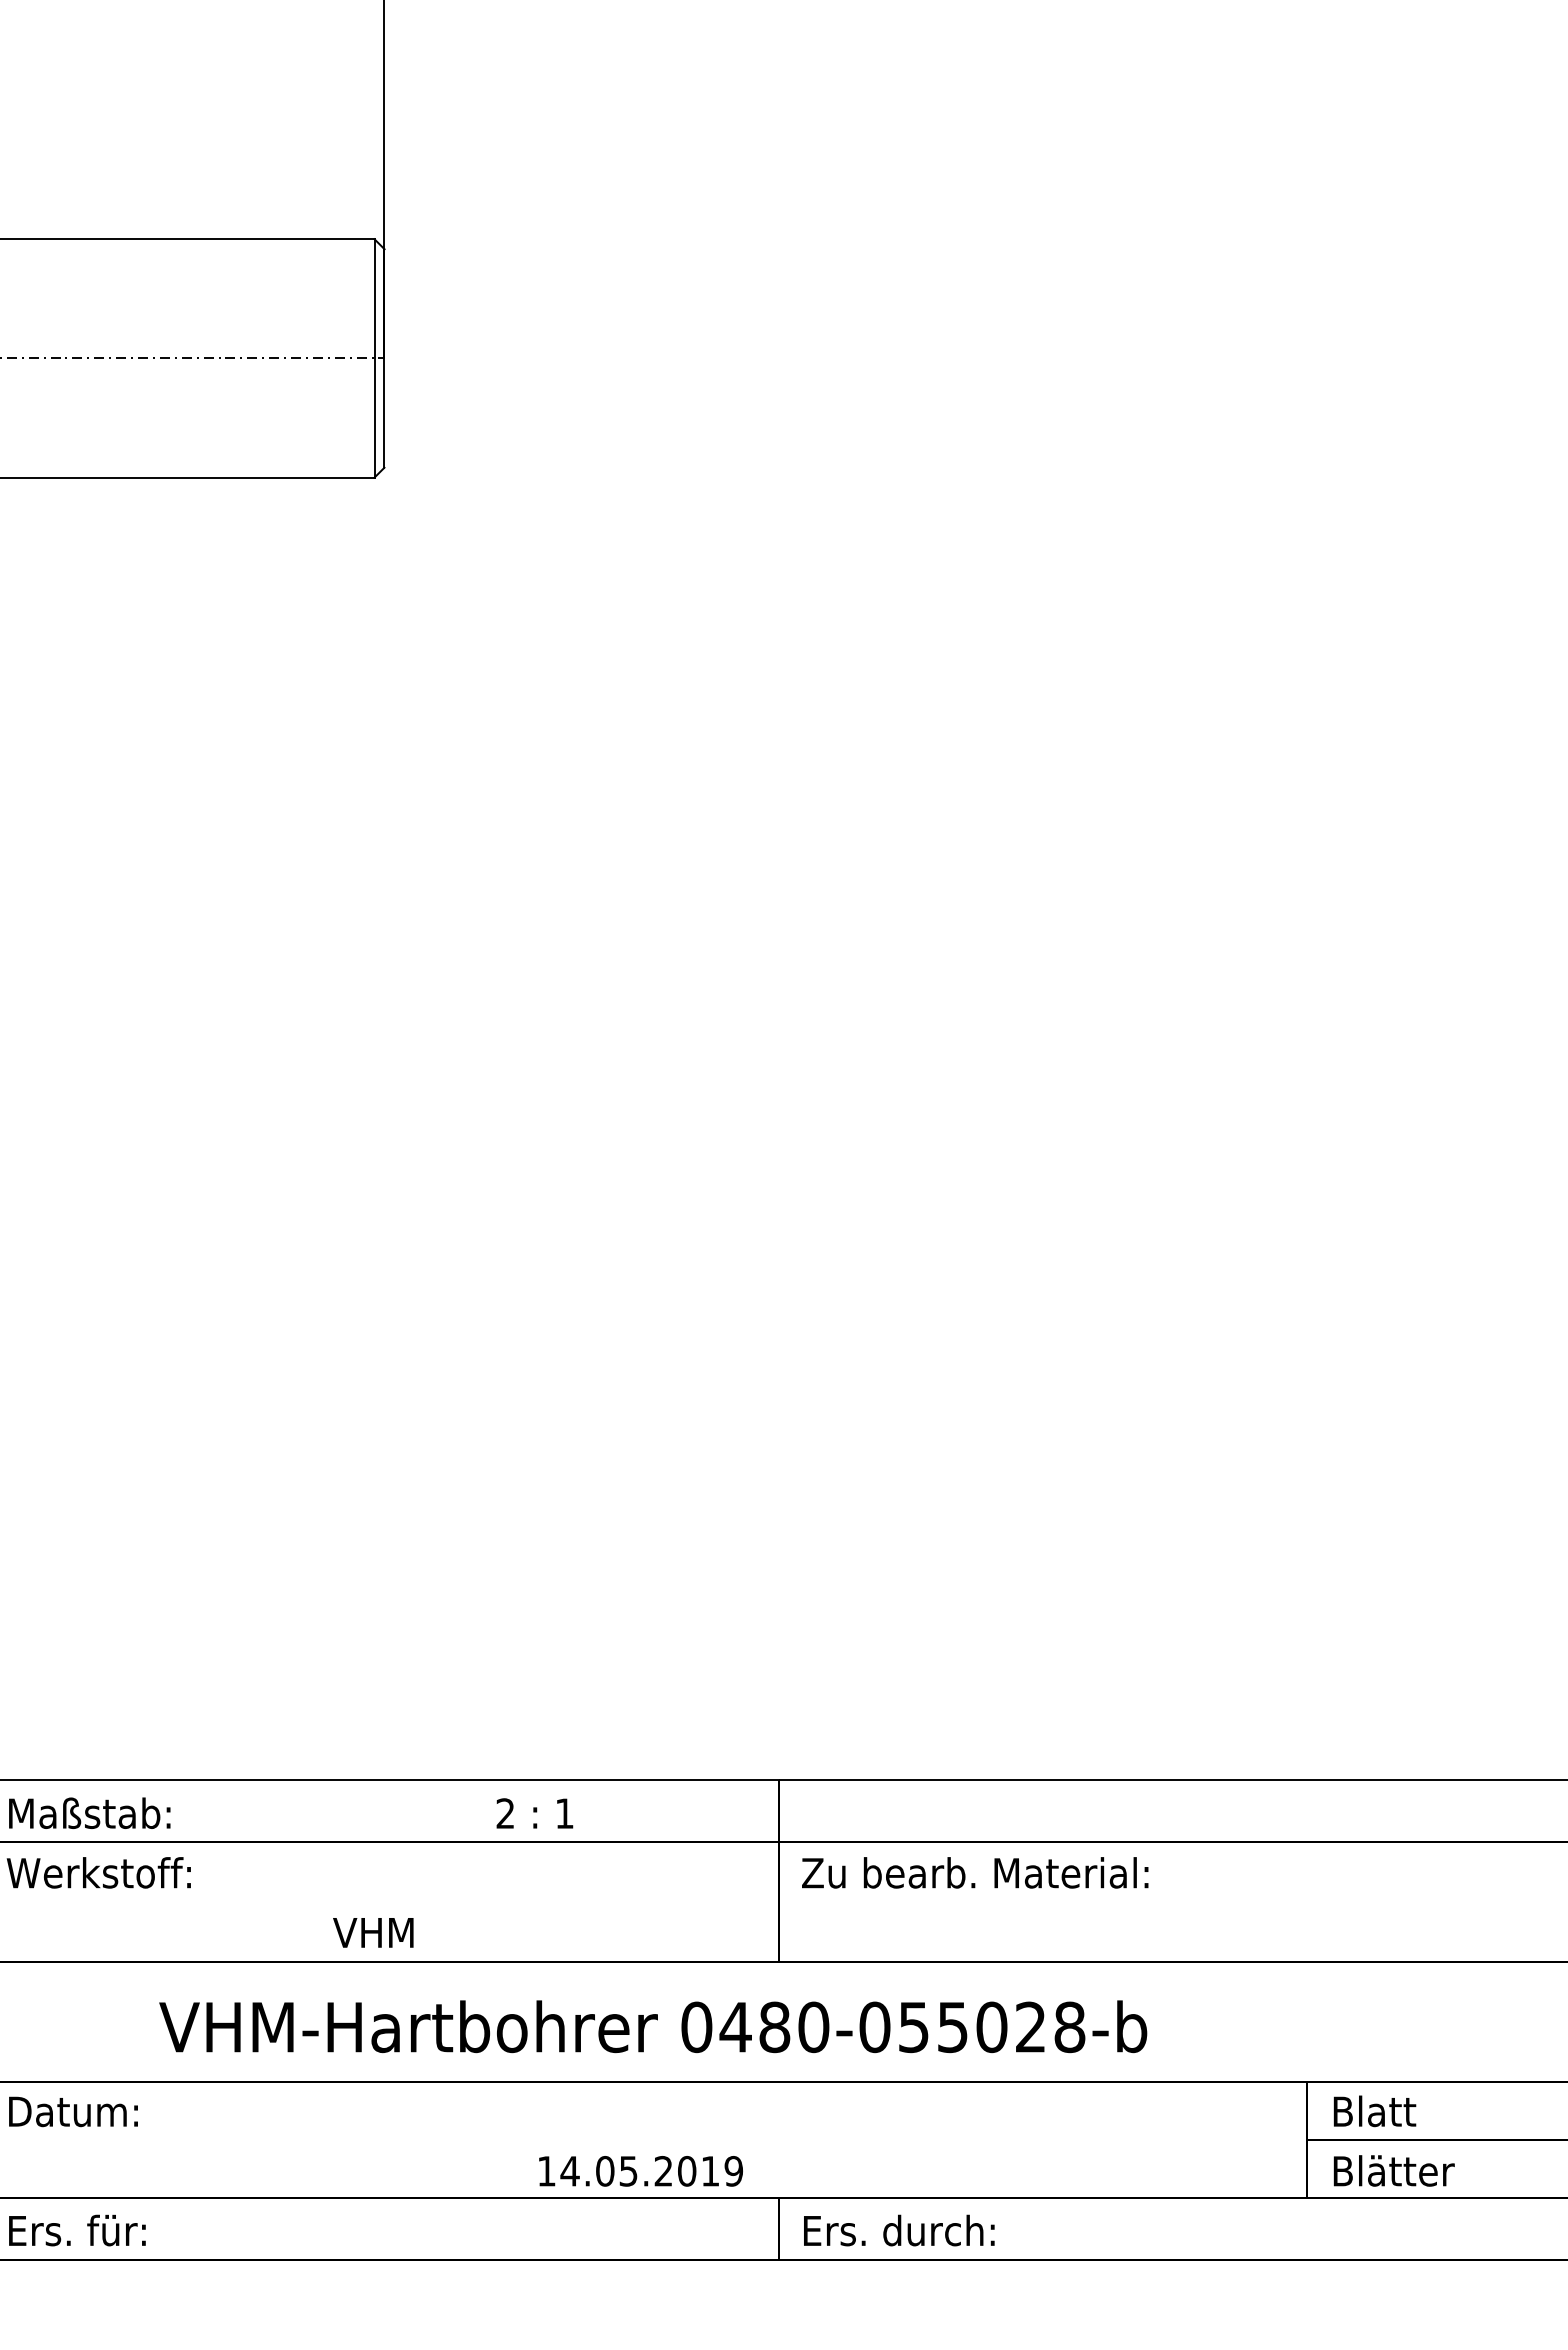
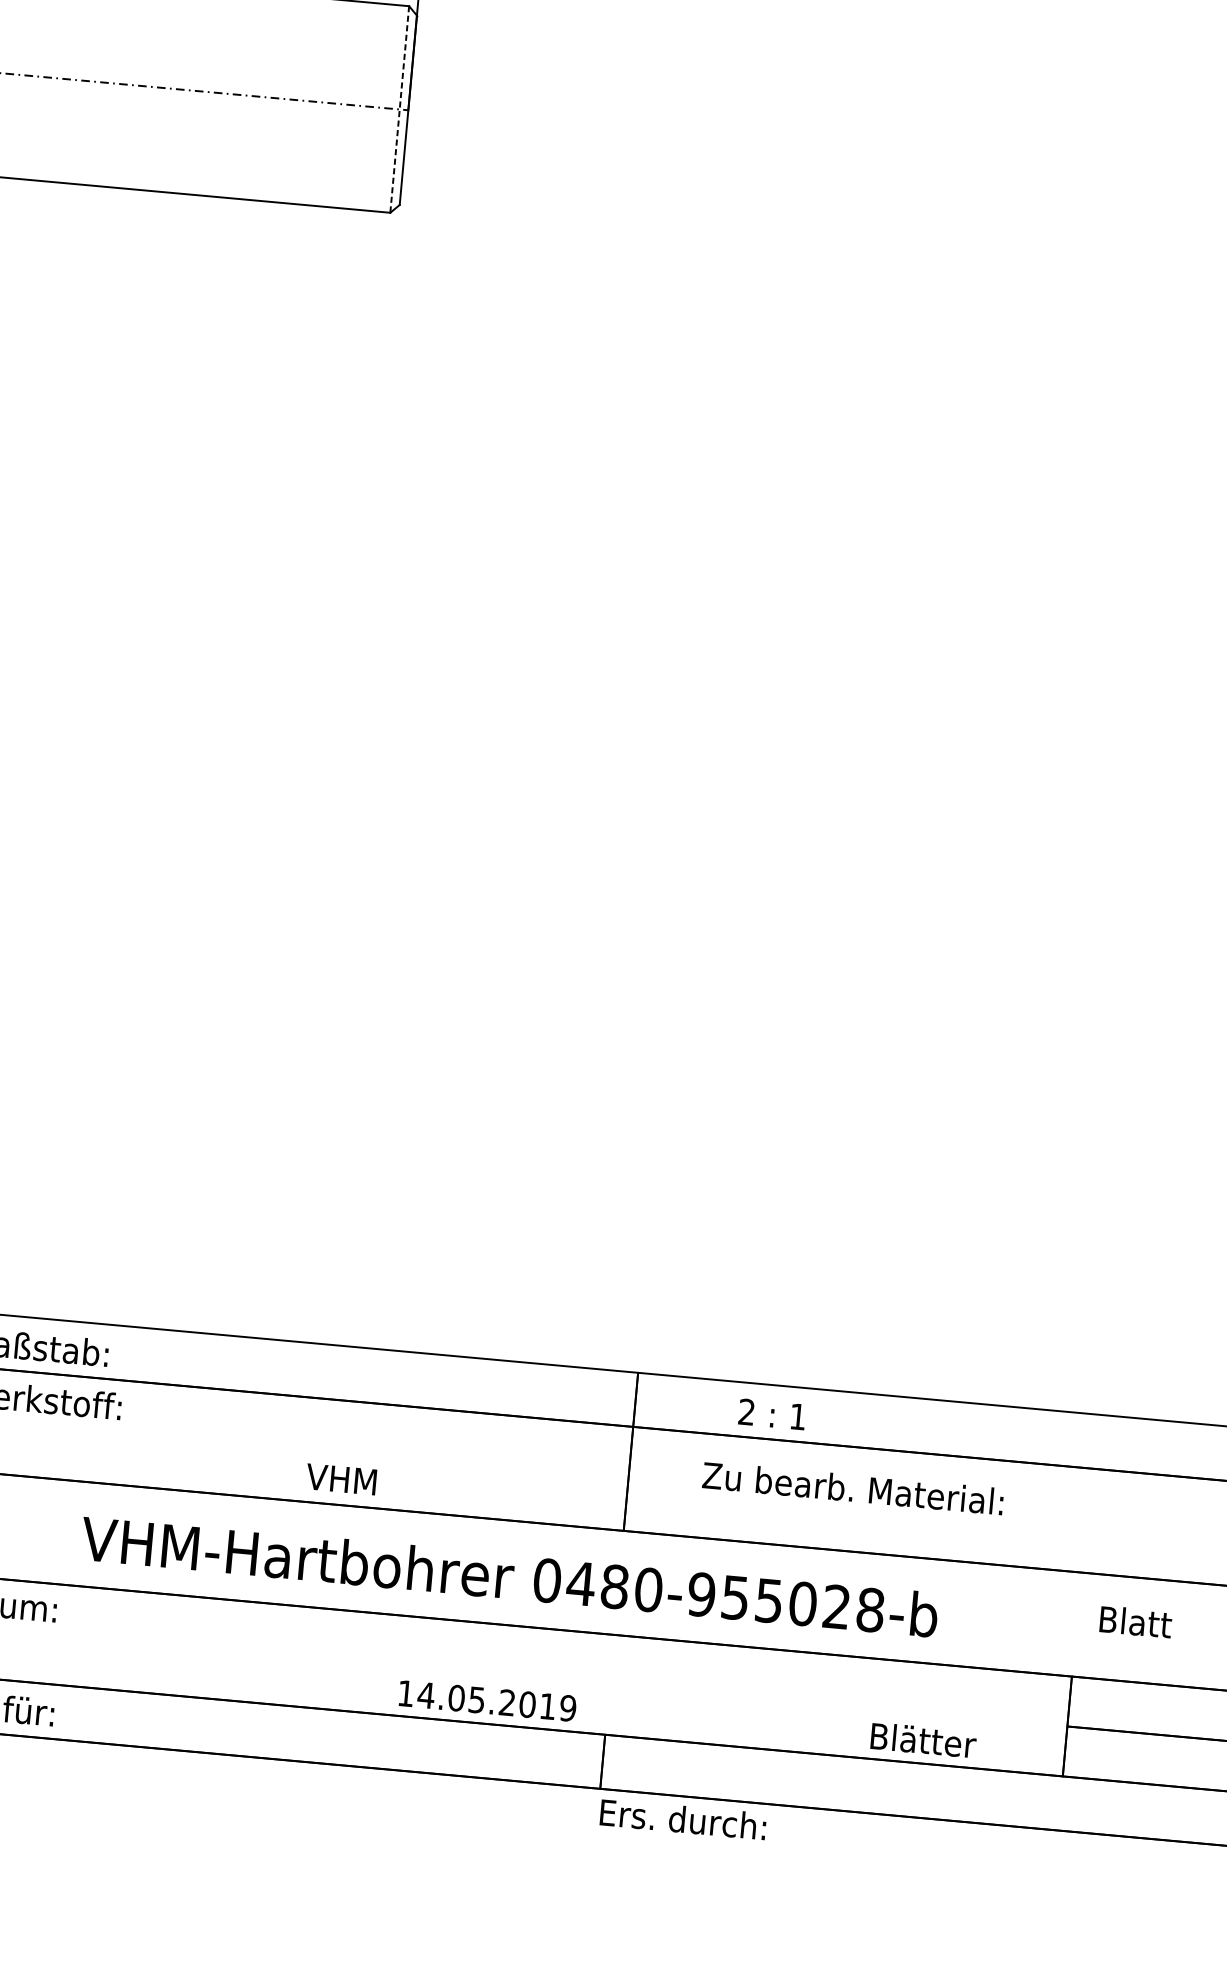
line: (374, 358) -> (399, 109), solid -> dashed
text: (534, 1813) -> (771, 1414), moved
text: (975, 1872) -> (853, 1488), moved
text: (373, 1932) -> (341, 1479), moved
text: (874, 2027) -> (701, 1594), 0480-055028-b -> 0480-955028-b
text: (1374, 2111) -> (1135, 1622), moved
text: (1393, 2170) -> (923, 1739), moved
text: (899, 2230) -> (683, 1819), moved

